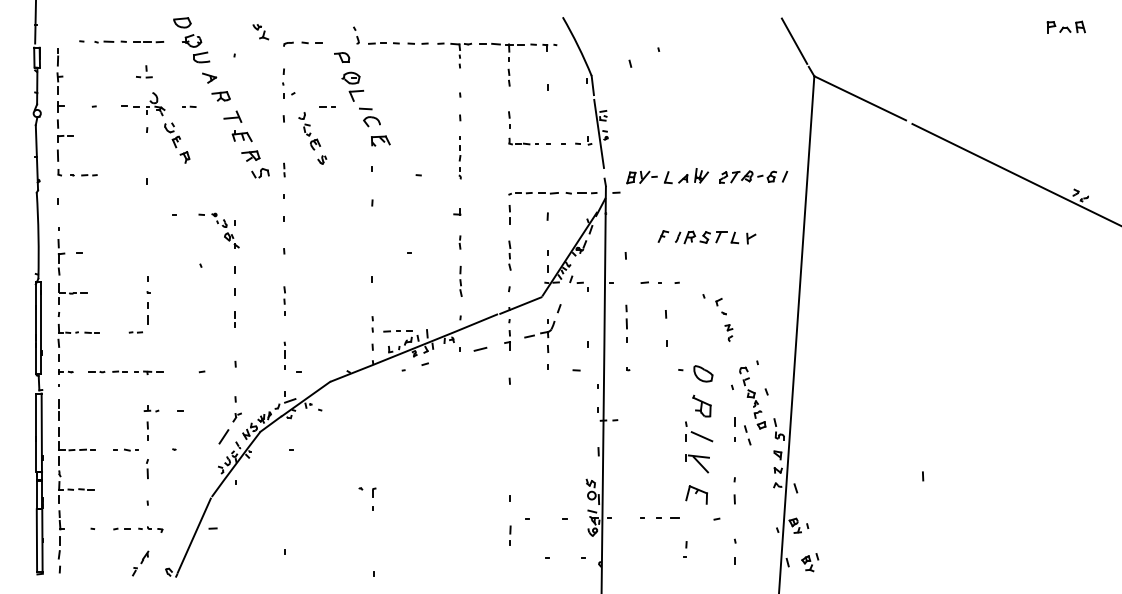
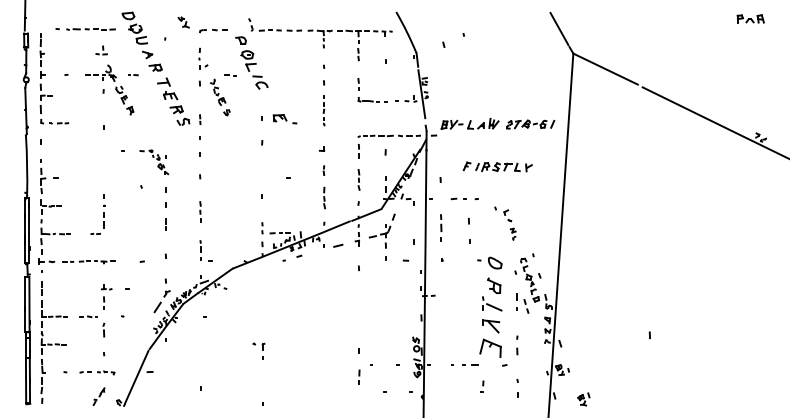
part: (380, 140) -> (279, 117), moved
part: (65, 371) -> (46, 261), size x1.6
part: (696, 494) -> (490, 348), size x1.4
part: (810, 562) -> (584, 399), moved

